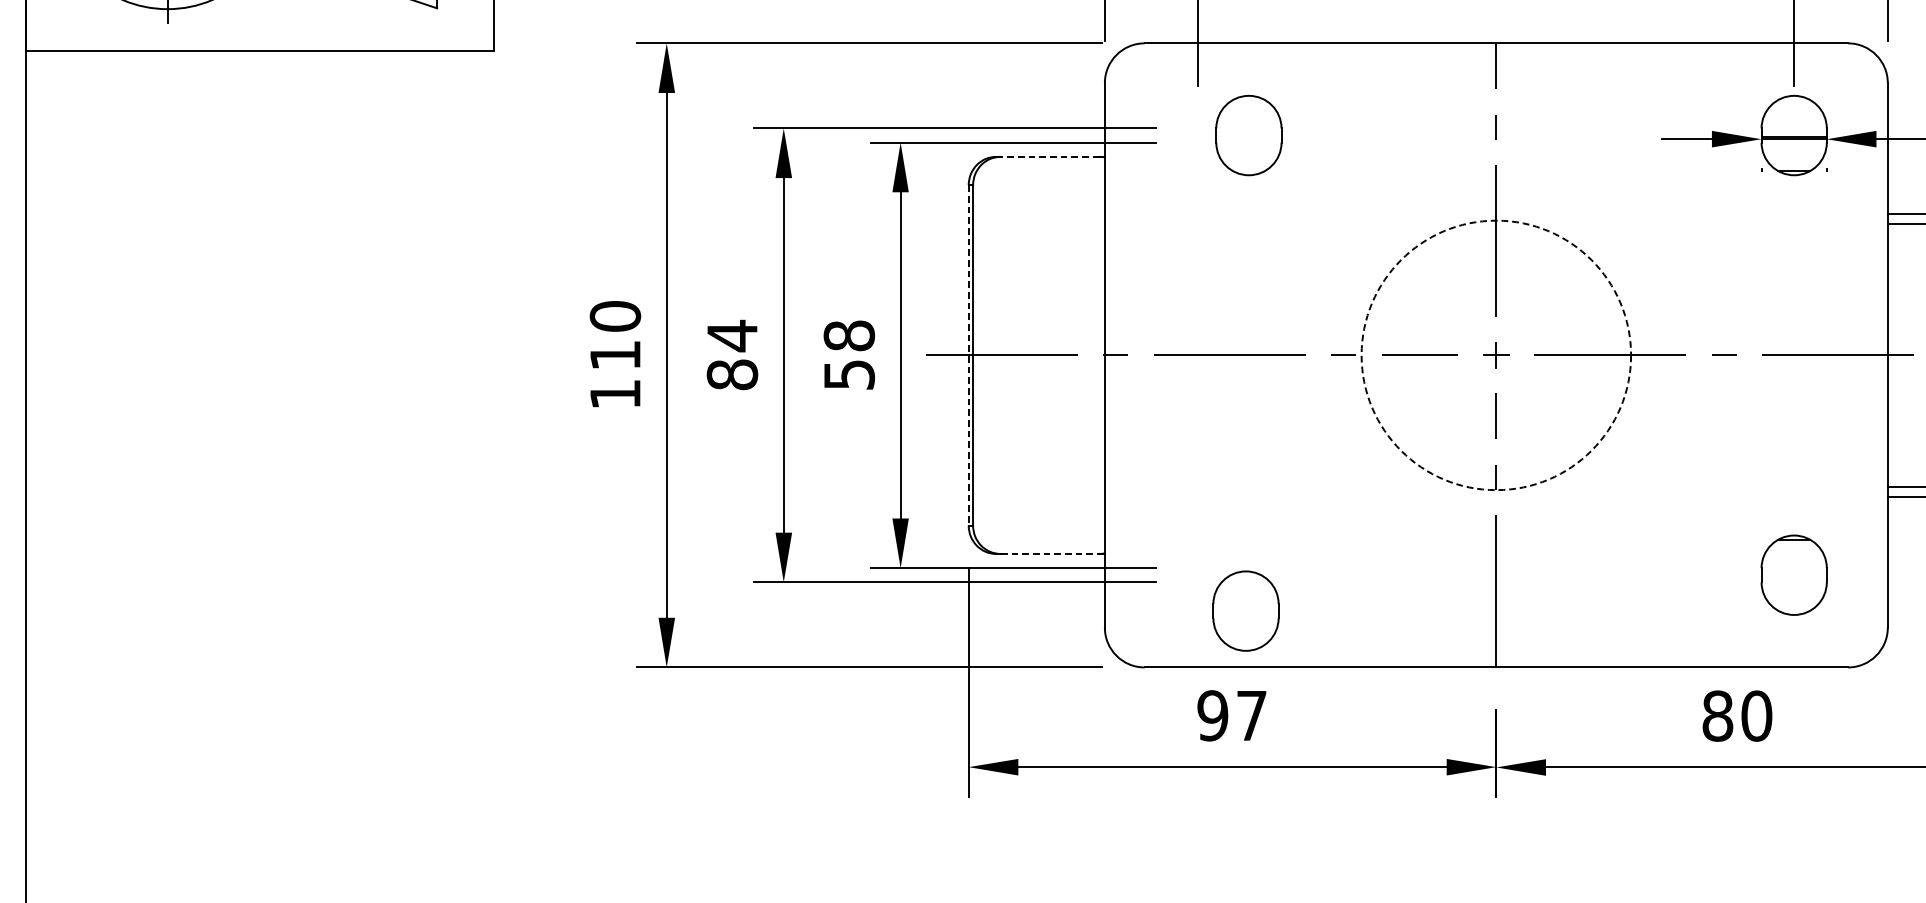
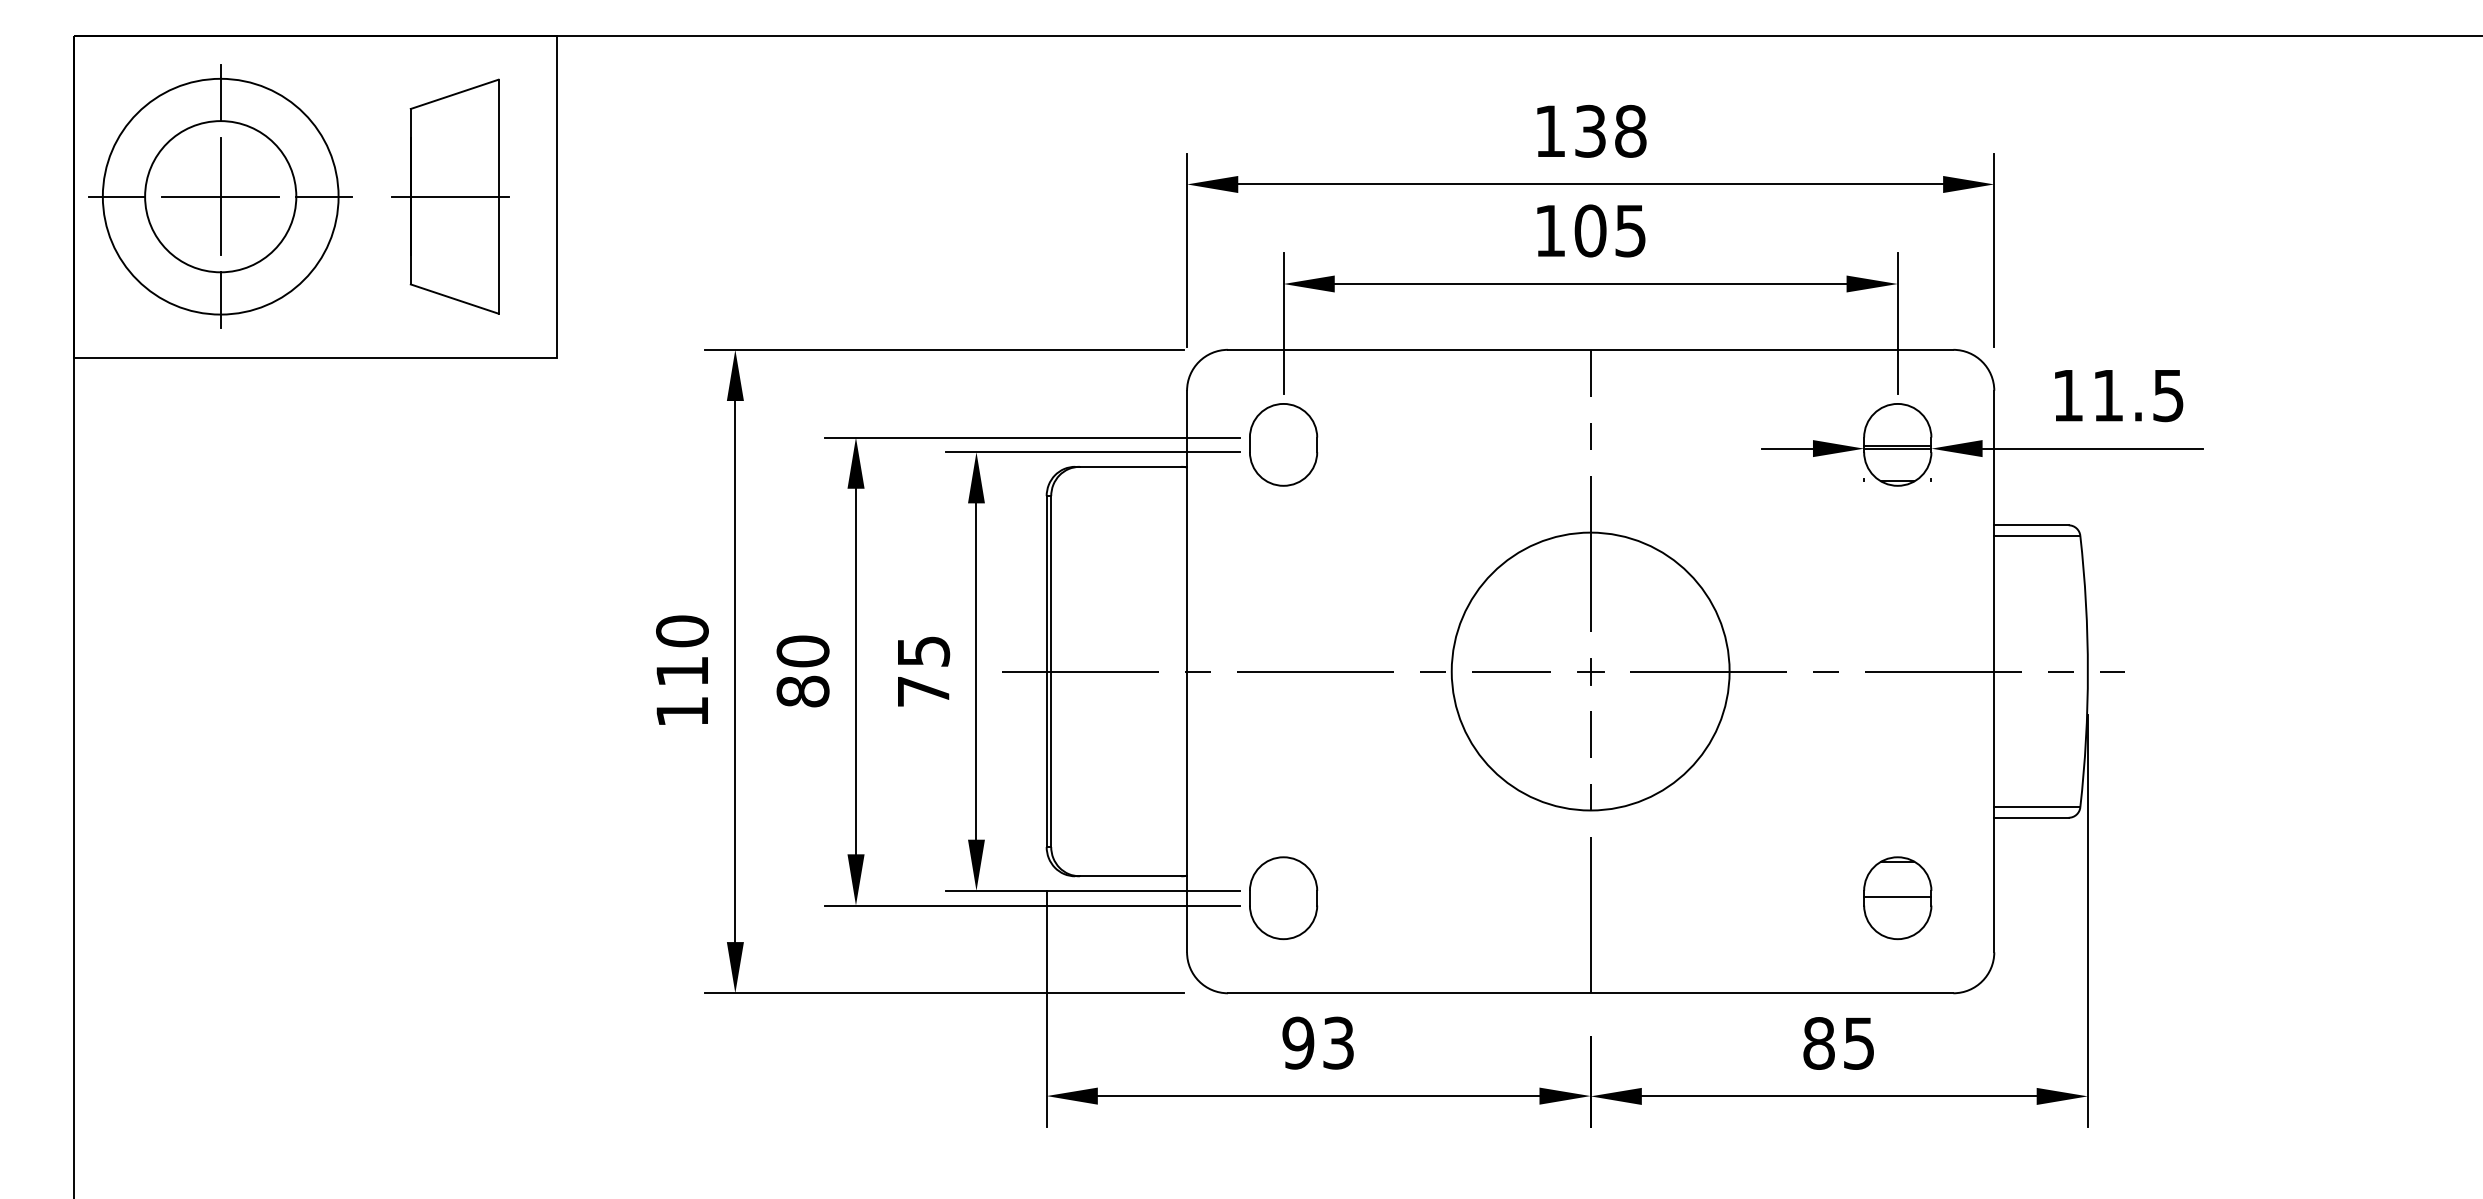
part: (1248, 135) -> (1283, 444), moved
line: (1050, 156) -> (1130, 466), dashed -> solid
text: (731, 335) -> (802, 651), 84 -> 80
text: (849, 354) -> (923, 670), 58 -> 75
circle: (1496, 355) -> (1590, 671), dashed -> solid
line: (968, 356) -> (1046, 672), dashed -> solid
line: (1050, 554) -> (1130, 876), dashed -> solid
line: (1793, 573) -> (1897, 896), added
part: (1245, 611) -> (1283, 898), moved
text: (1251, 715) -> (1338, 1042), 97 -> 93
text: (1757, 716) -> (1859, 1043), 80 -> 85

